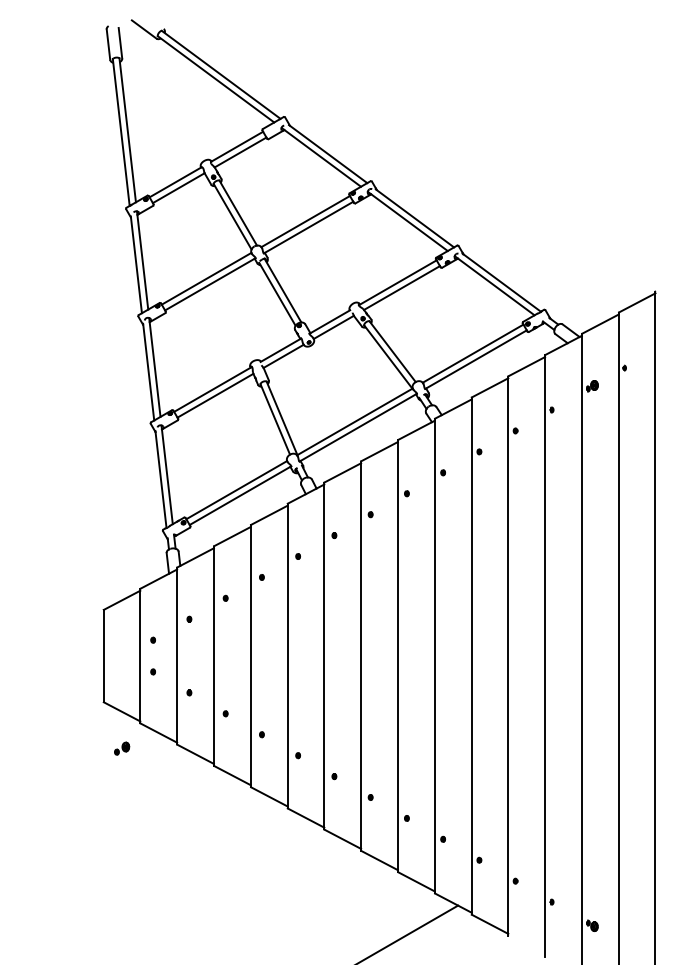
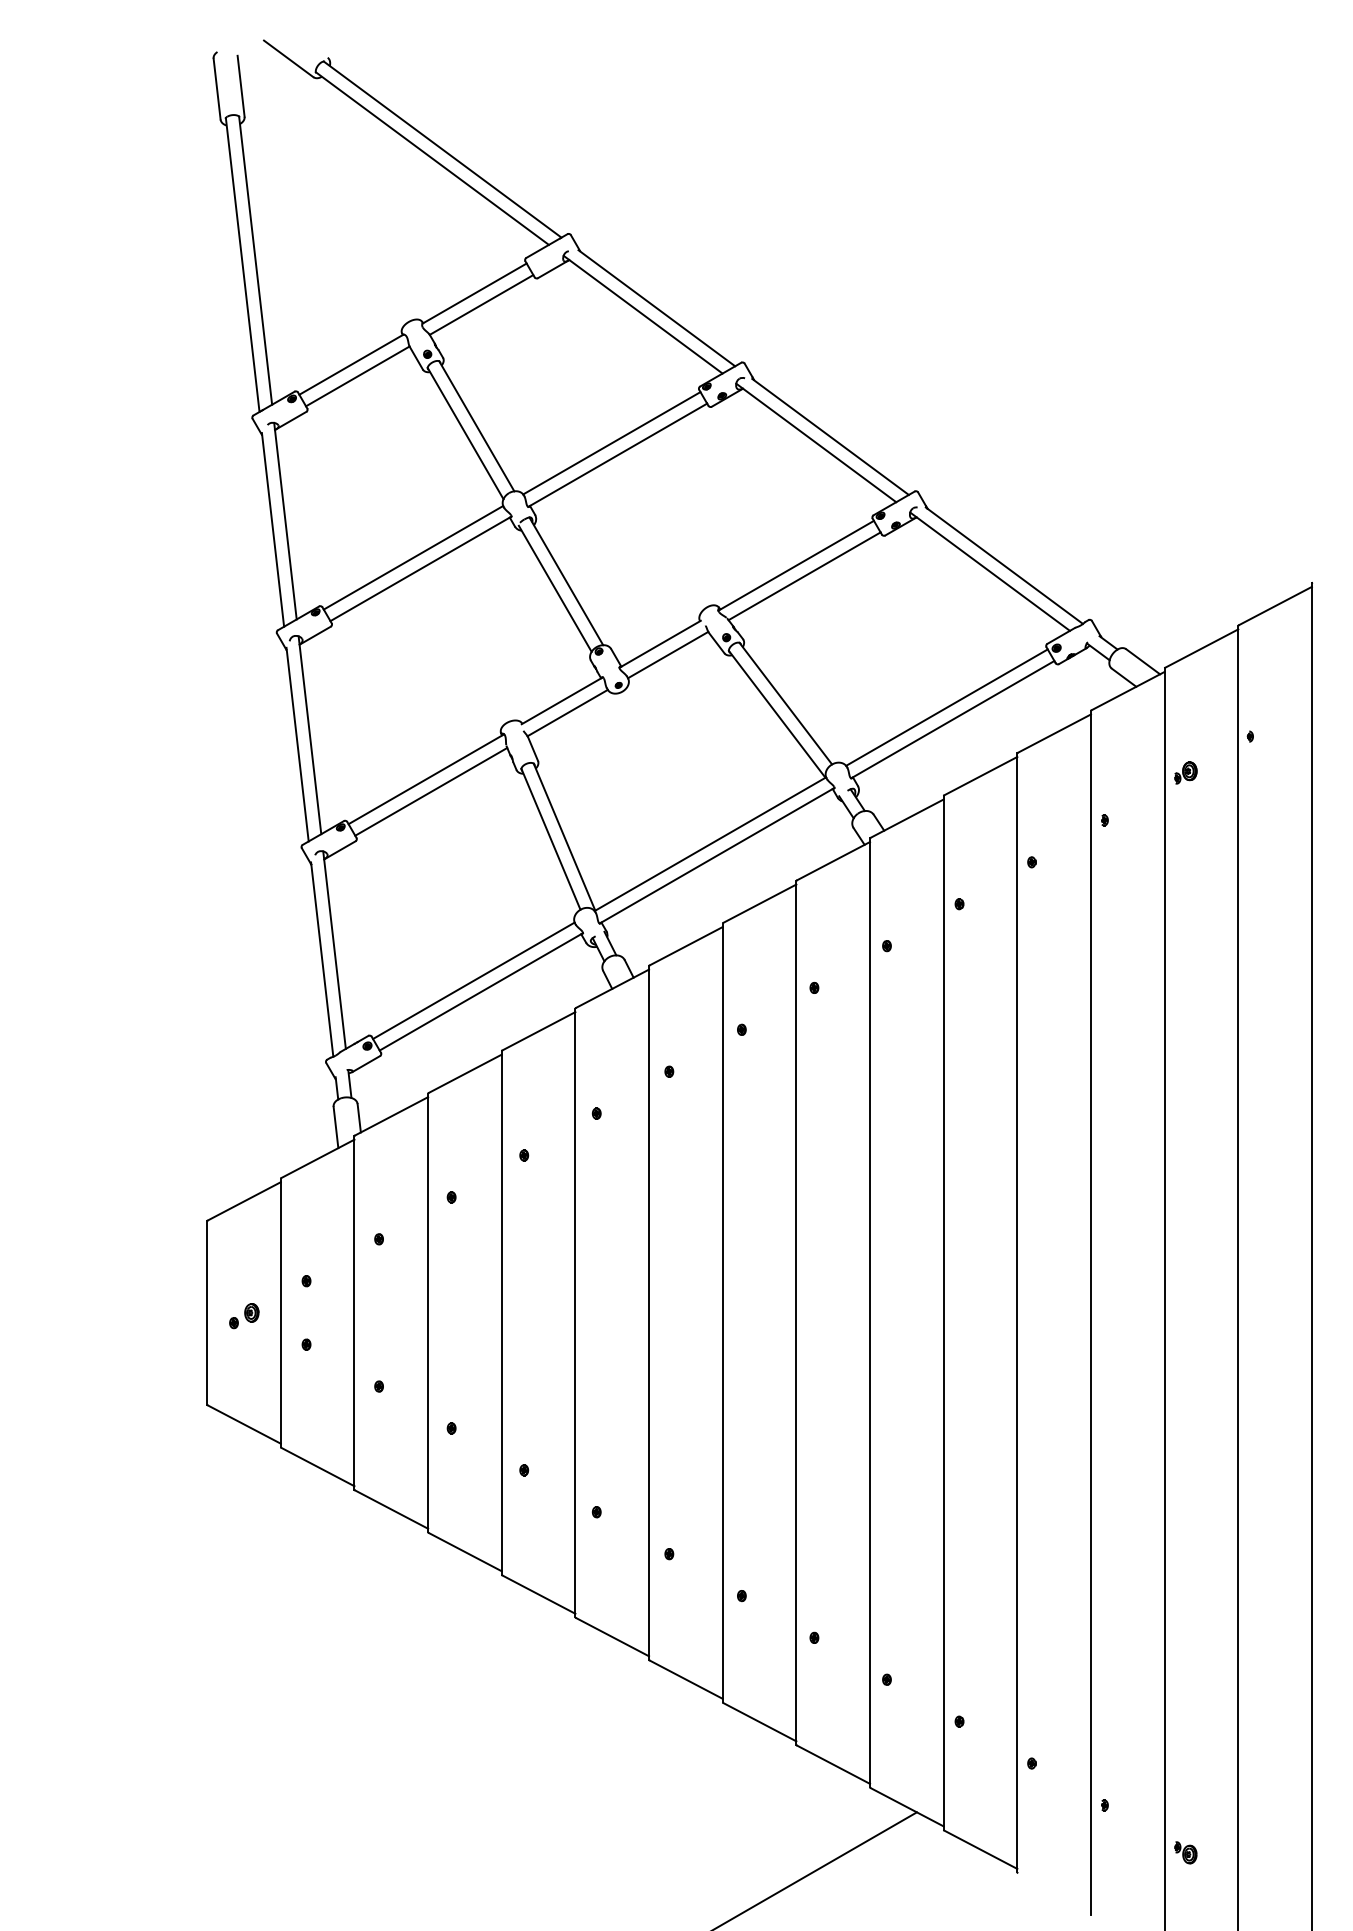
part: (122, 748) -> (245, 1315), moved

